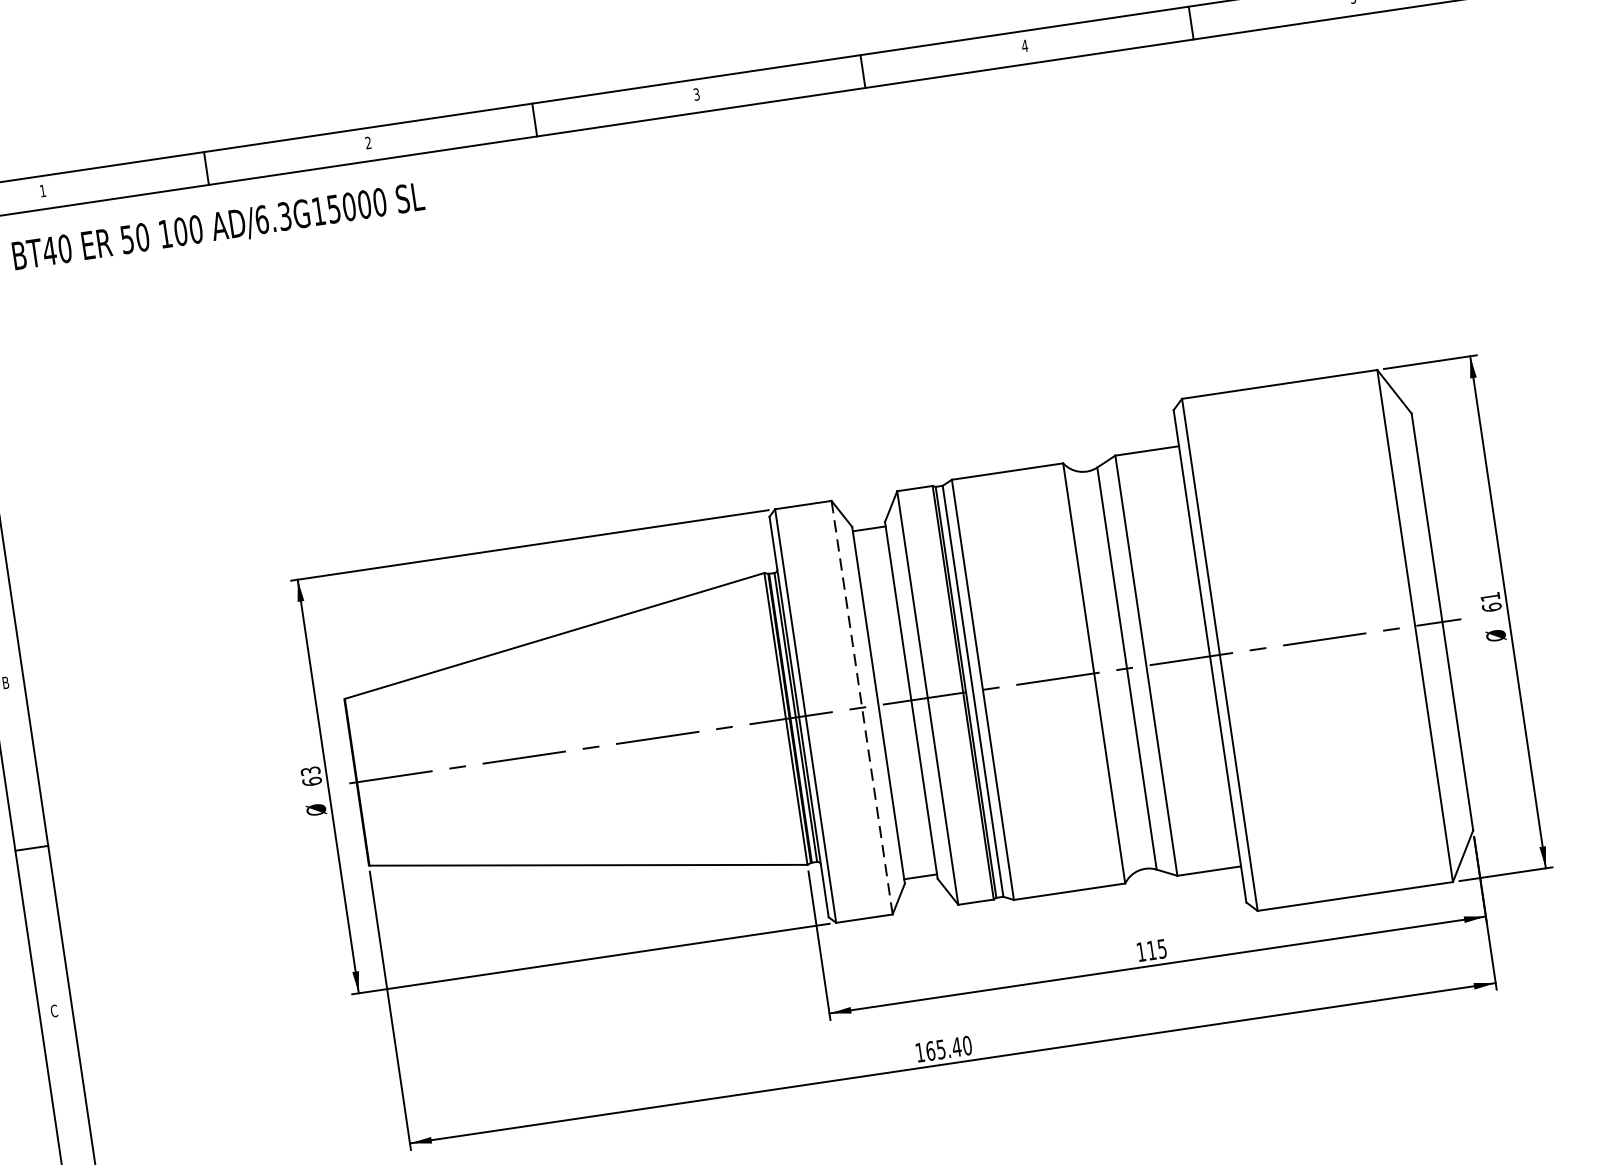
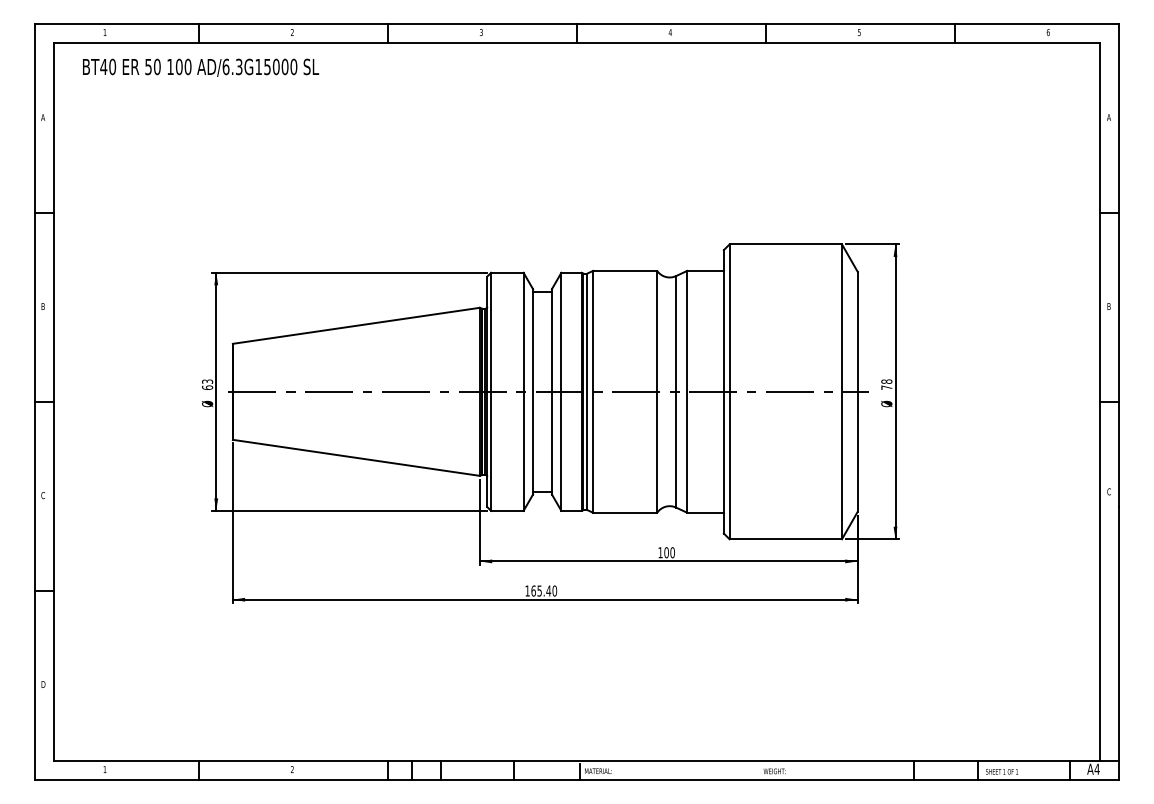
text: (1490, 601) -> (886, 384), 61 -> 78
line: (861, 707) -> (523, 391), dashed -> solid
text: (1156, 949) -> (669, 552), 115 -> 100

